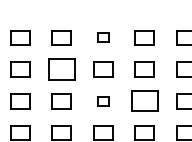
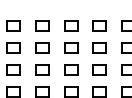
part: (103, 36) -> (71, 25), size x1.67
part: (61, 68) -> (42, 47), size x0.71
part: (103, 100) -> (71, 69), size x1.67
part: (144, 100) -> (99, 69), size x0.71

